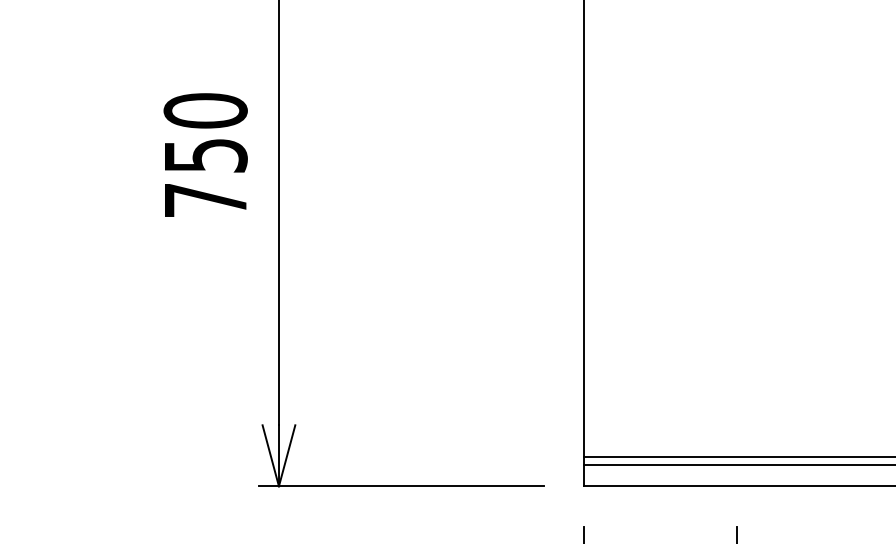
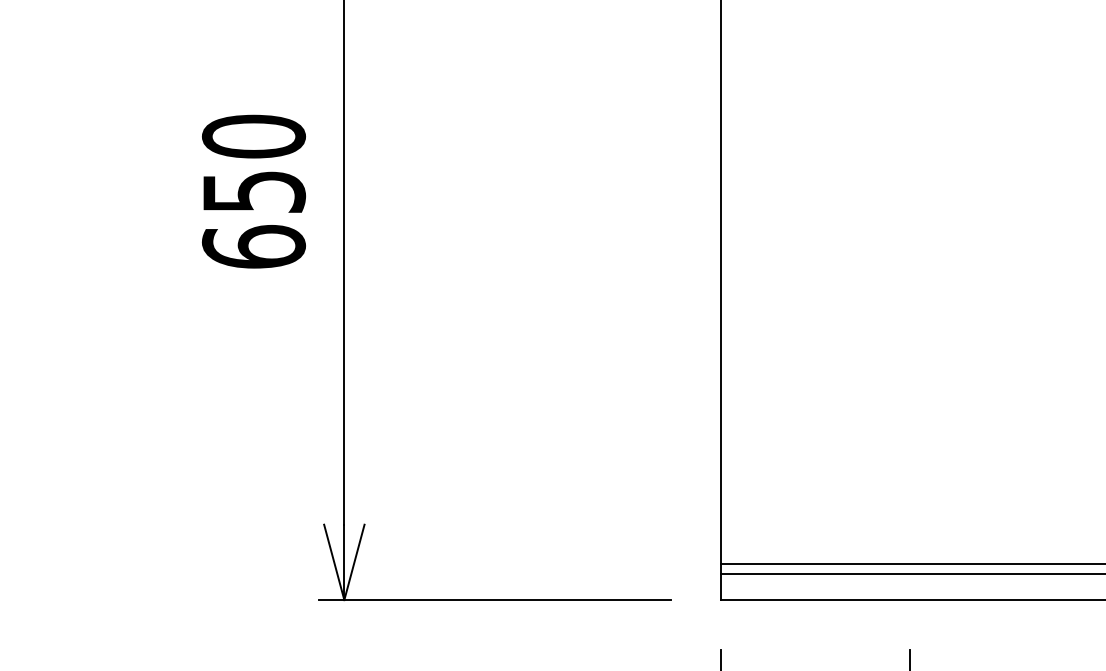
text: (205, 199) -> (253, 246), 750 -> 650

